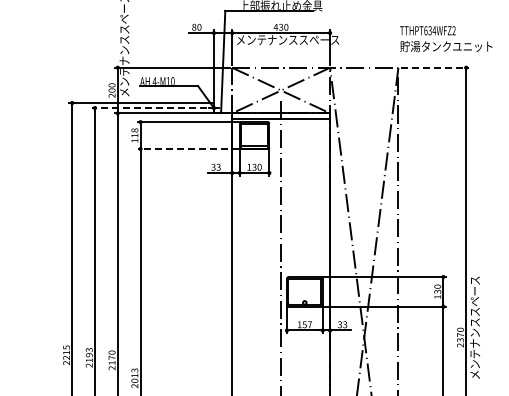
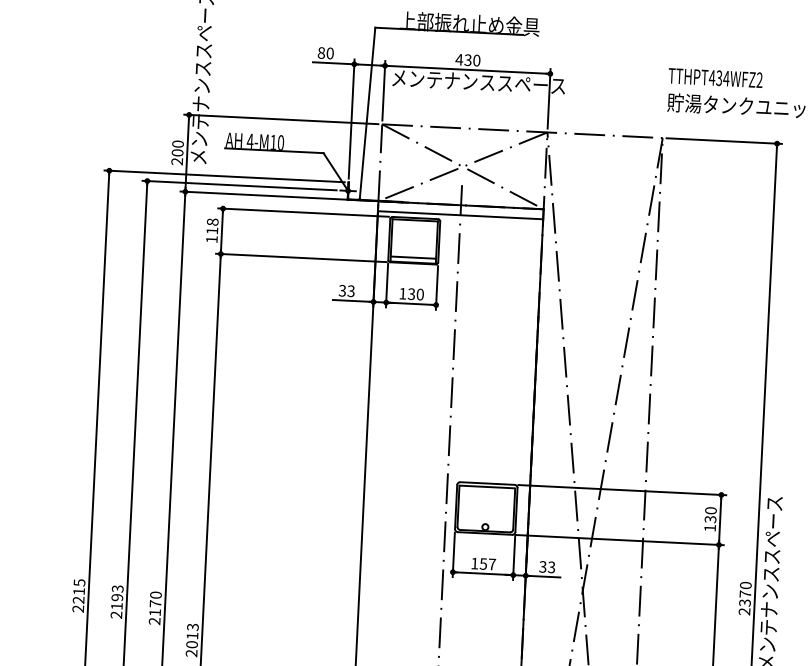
text: (425, 30) -> (711, 77), TTHPT634WFZ2 -> TTHPT434WFZ2
line: (435, 67) -> (725, 140), dashed -> solid
line: (149, 108) -> (239, 186), dashed -> solid
line: (188, 149) -> (301, 258), dashed -> solid

